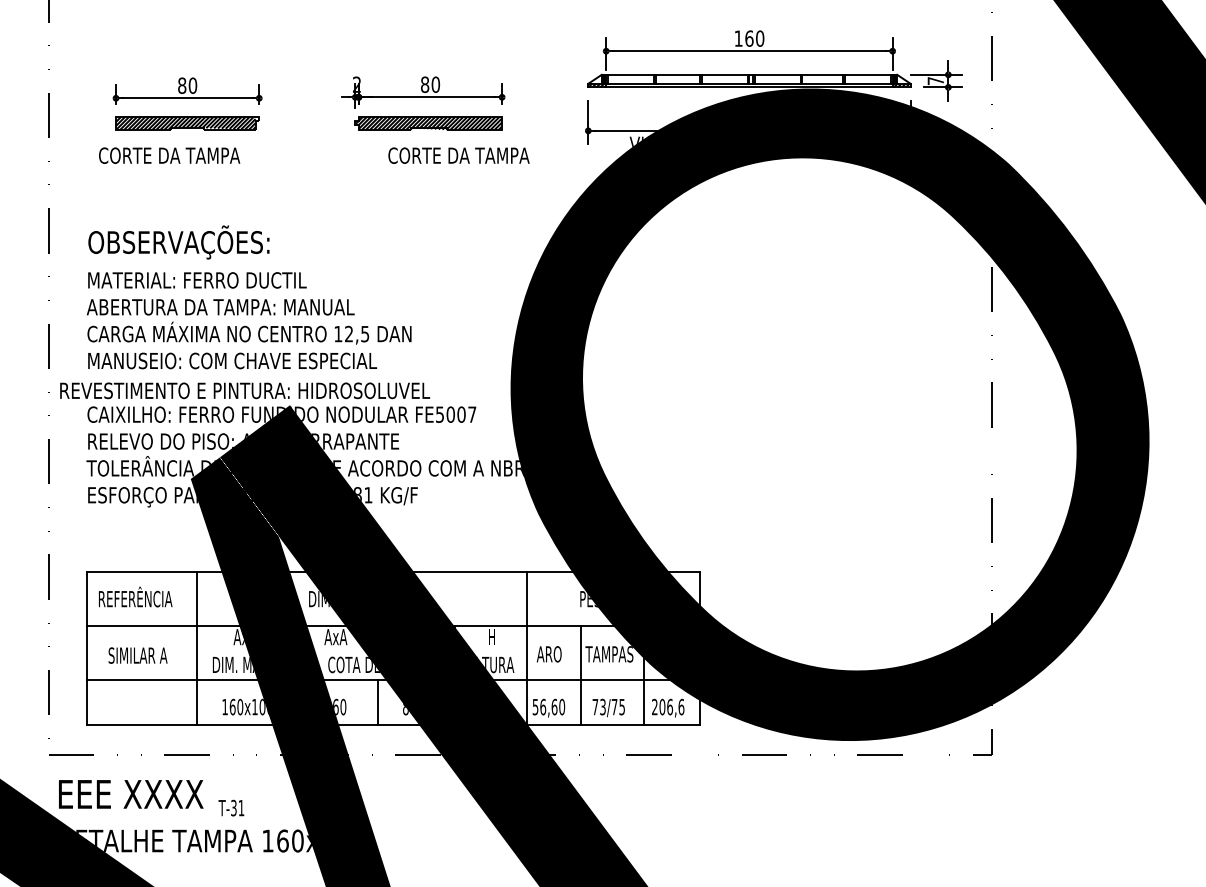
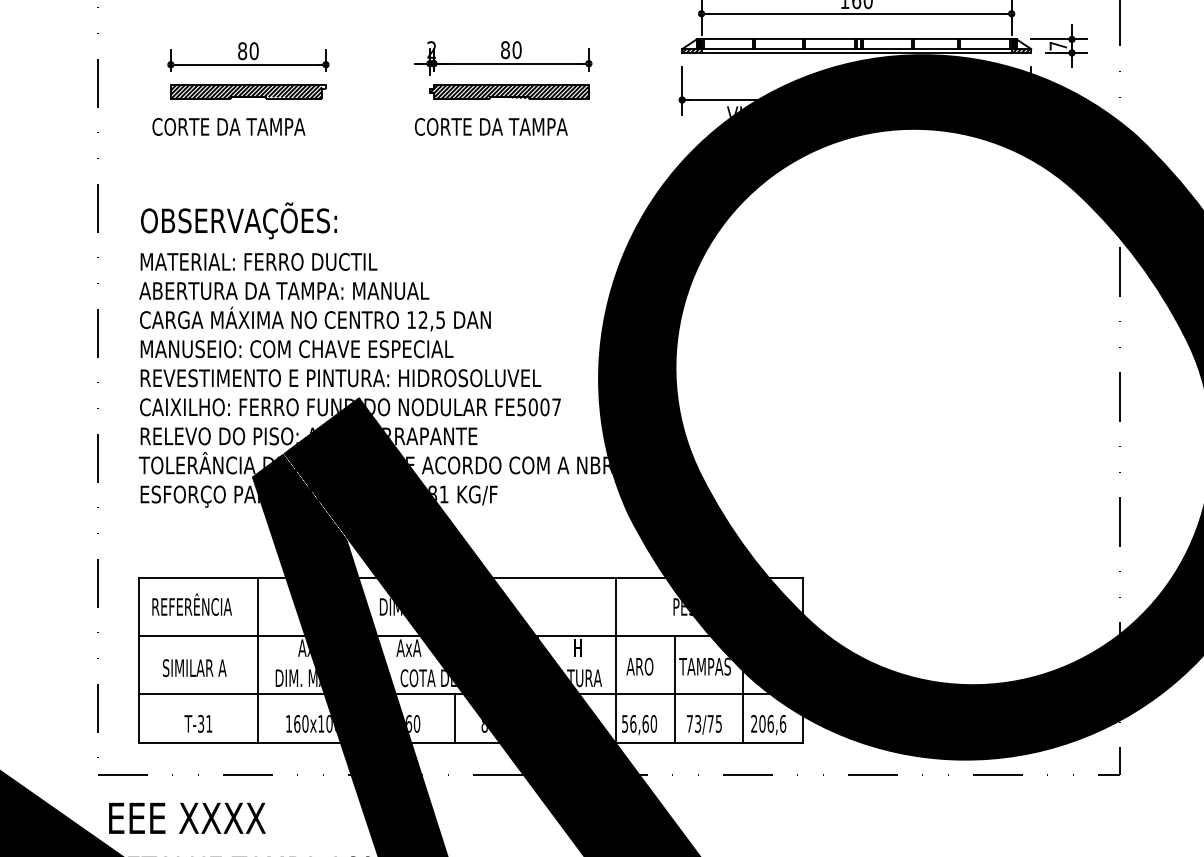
text: (458, 155) -> (490, 126), moved
text: (245, 390) -> (341, 377), moved
text: (231, 807) -> (198, 723), moved

